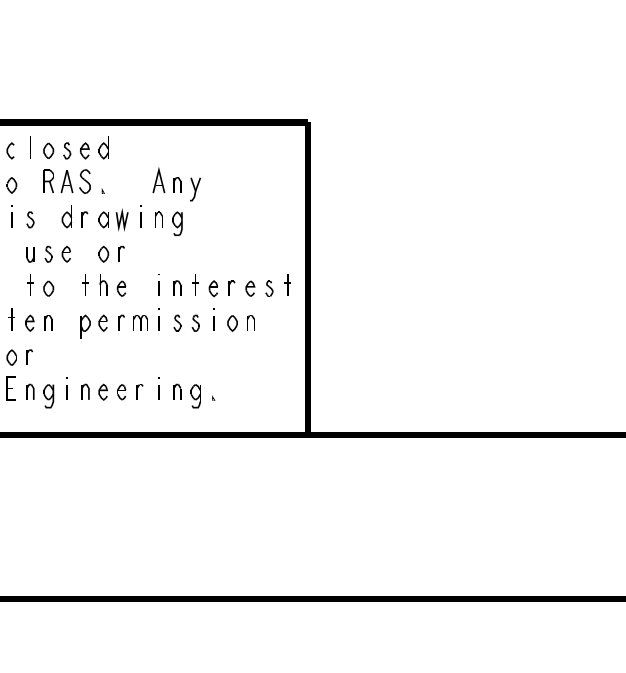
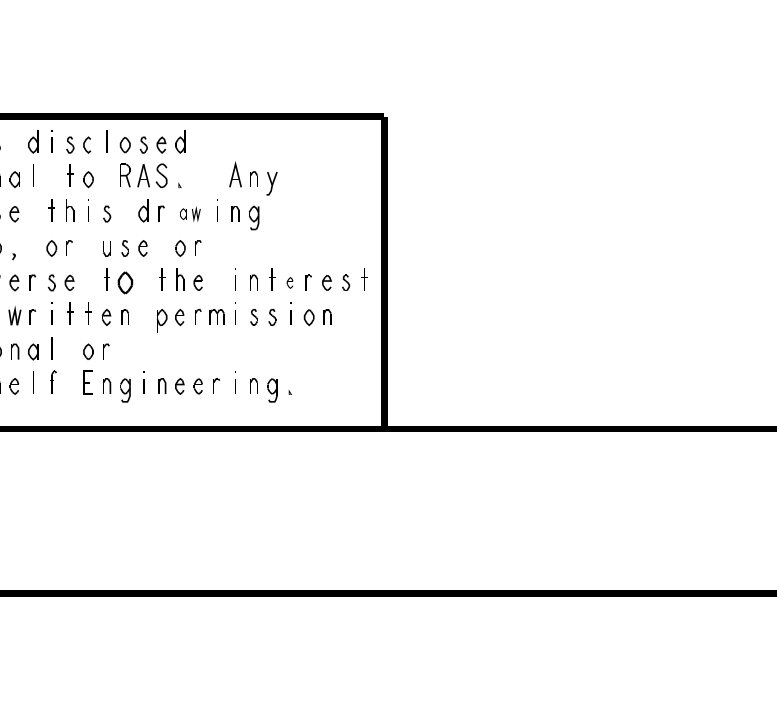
part: (113, 220) -> (190, 214), size x0.7
part: (47, 288) -> (124, 282), size x1.4
part: (212, 288) -> (289, 282), size x0.7

